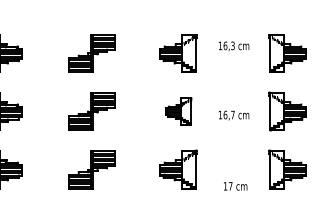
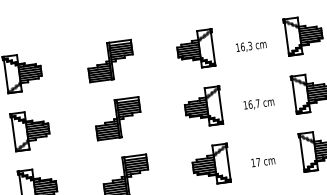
text: (234, 46) -> (251, 46), moved
part: (178, 111) -> (203, 107), size x1.43
text: (235, 186) -> (263, 161), moved

